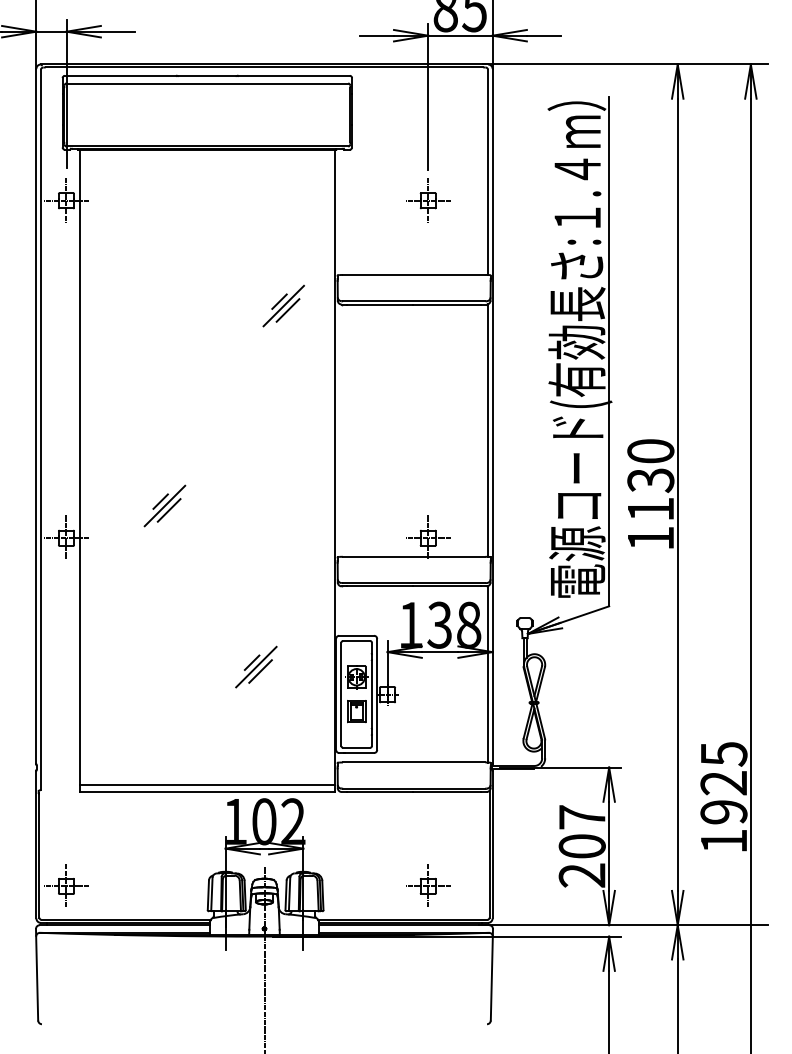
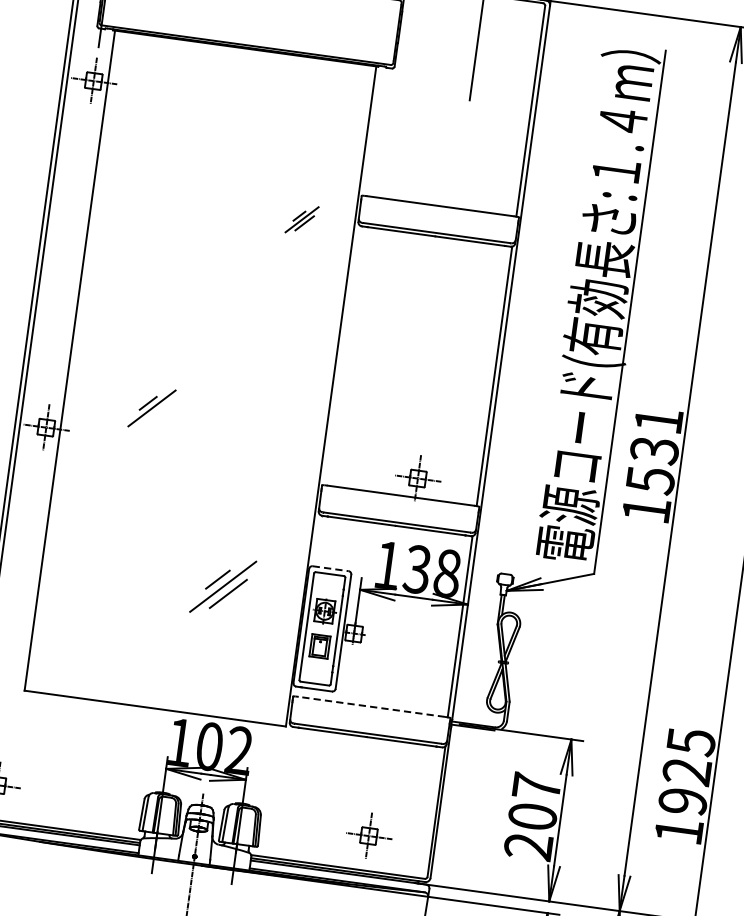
part: (428, 200) -> (465, 131), removed
part: (283, 305) -> (301, 219), size x0.7
text: (650, 480) -> (654, 450), 1130 -> 1531
line: (168, 510) -> (155, 413), removed
line: (357, 635) -> (331, 568), solid -> dashed
part: (256, 666) -> (223, 586), size x1.4
line: (413, 762) -> (371, 706), solid -> dashed
line: (207, 785) -> (156, 701), removed

